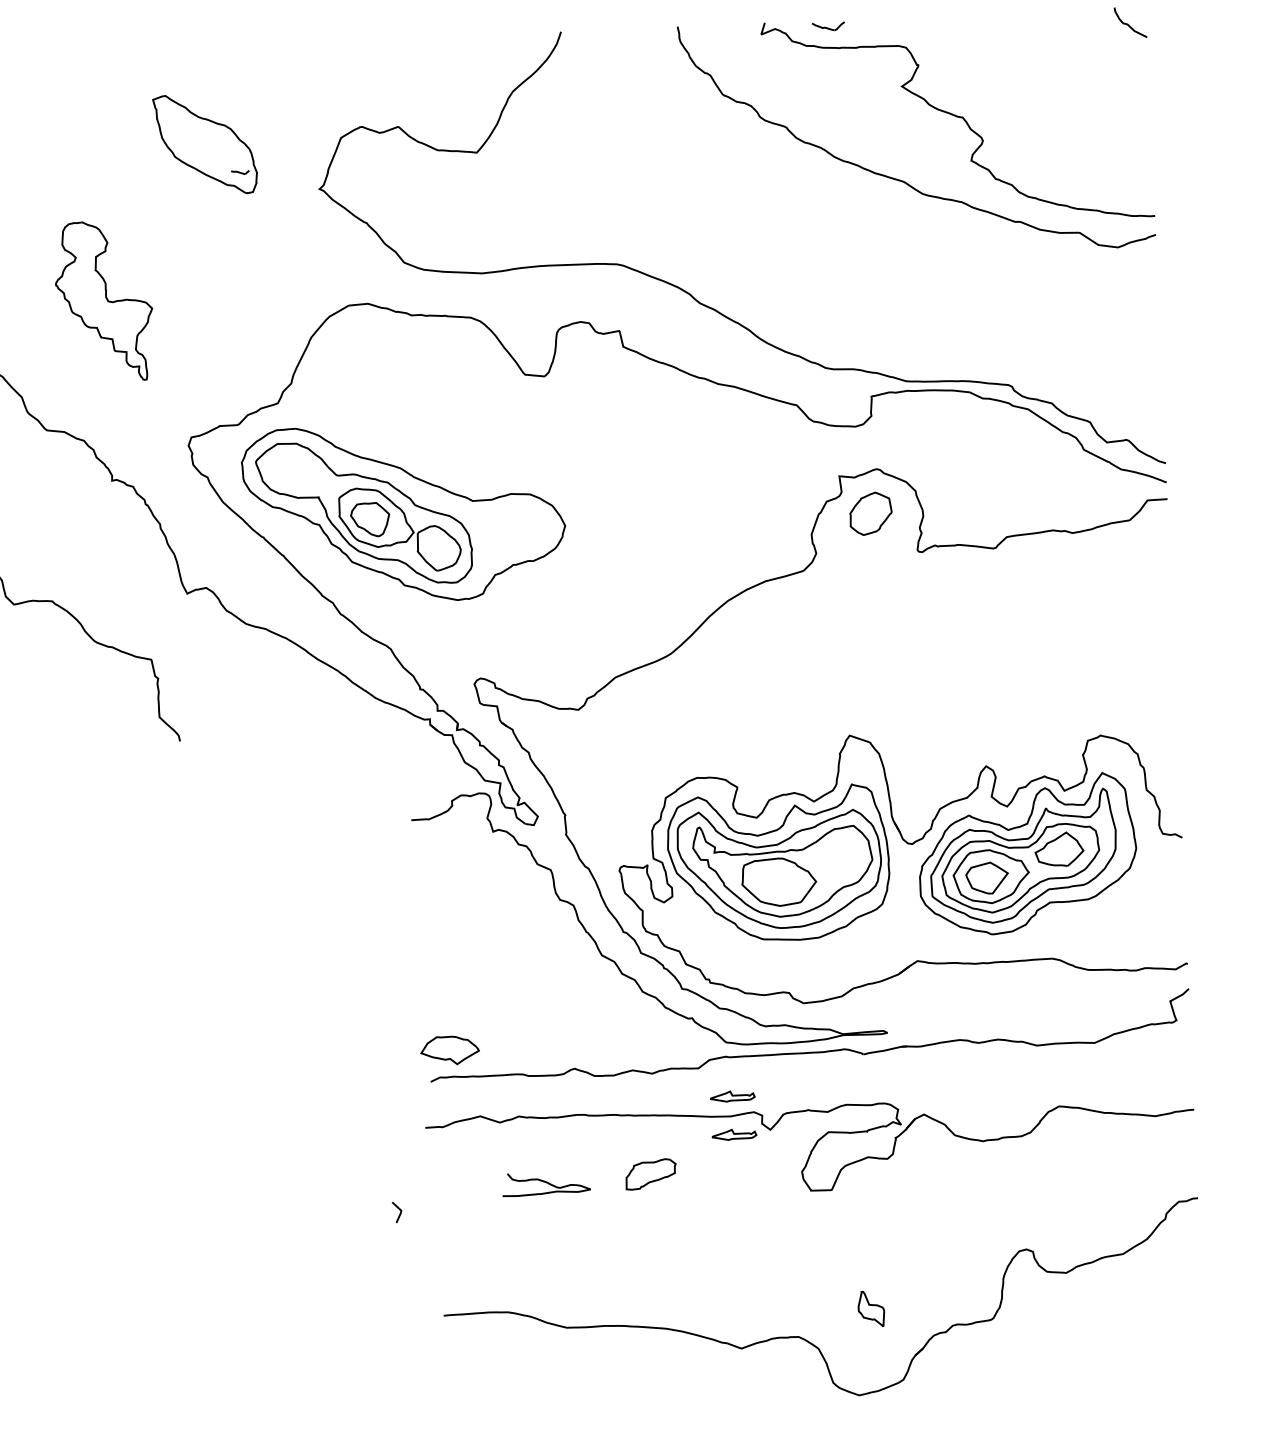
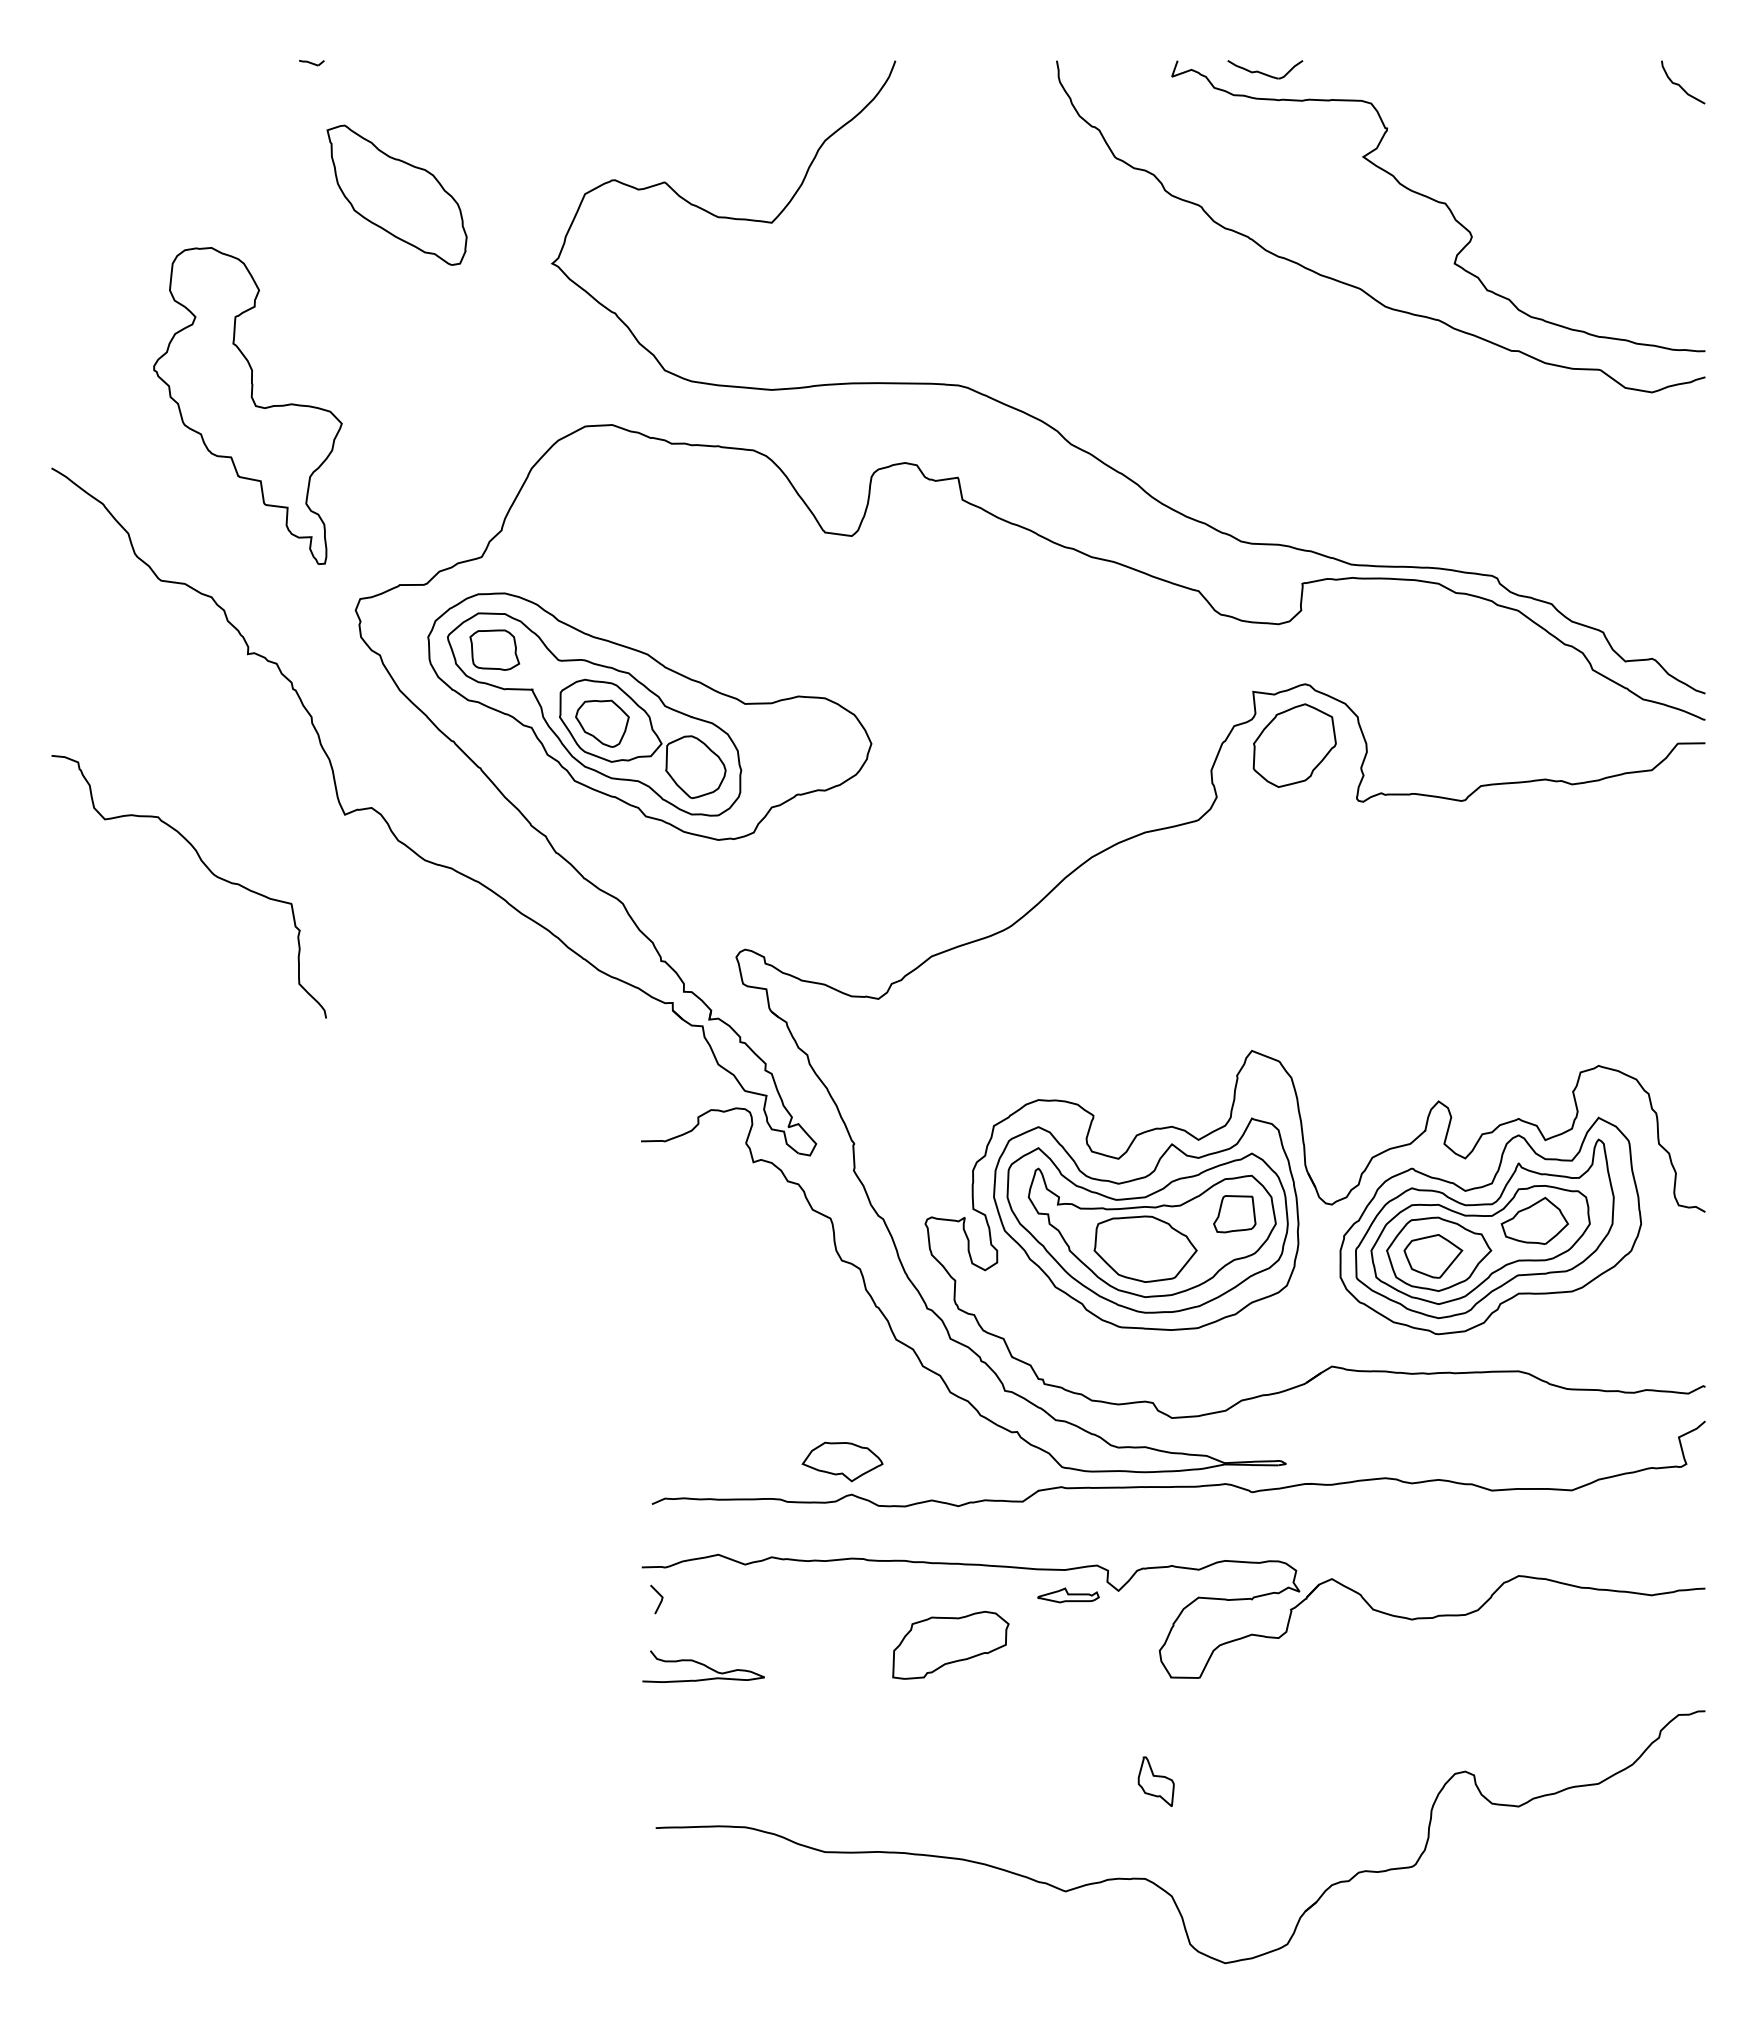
part: (828, 26) -> (1265, 69), size x1.67
part: (240, 172) -> (311, 63), moved
part: (103, 301) -> (247, 405), size x1.43
part: (290, 469) -> (494, 649), added
part: (870, 513) -> (1294, 745), size x1.43
part: (842, 854) -> (1234, 1214), added
part: (449, 1050) -> (842, 1461), moved
part: (732, 1096) -> (1068, 1542), removed
part: (650, 1173) -> (950, 1644), size x1.67
curve: (546, 1182) -> (703, 1665), moved
line: (399, 1213) -> (660, 1600), moved
part: (870, 1308) -> (1155, 1781), moved

